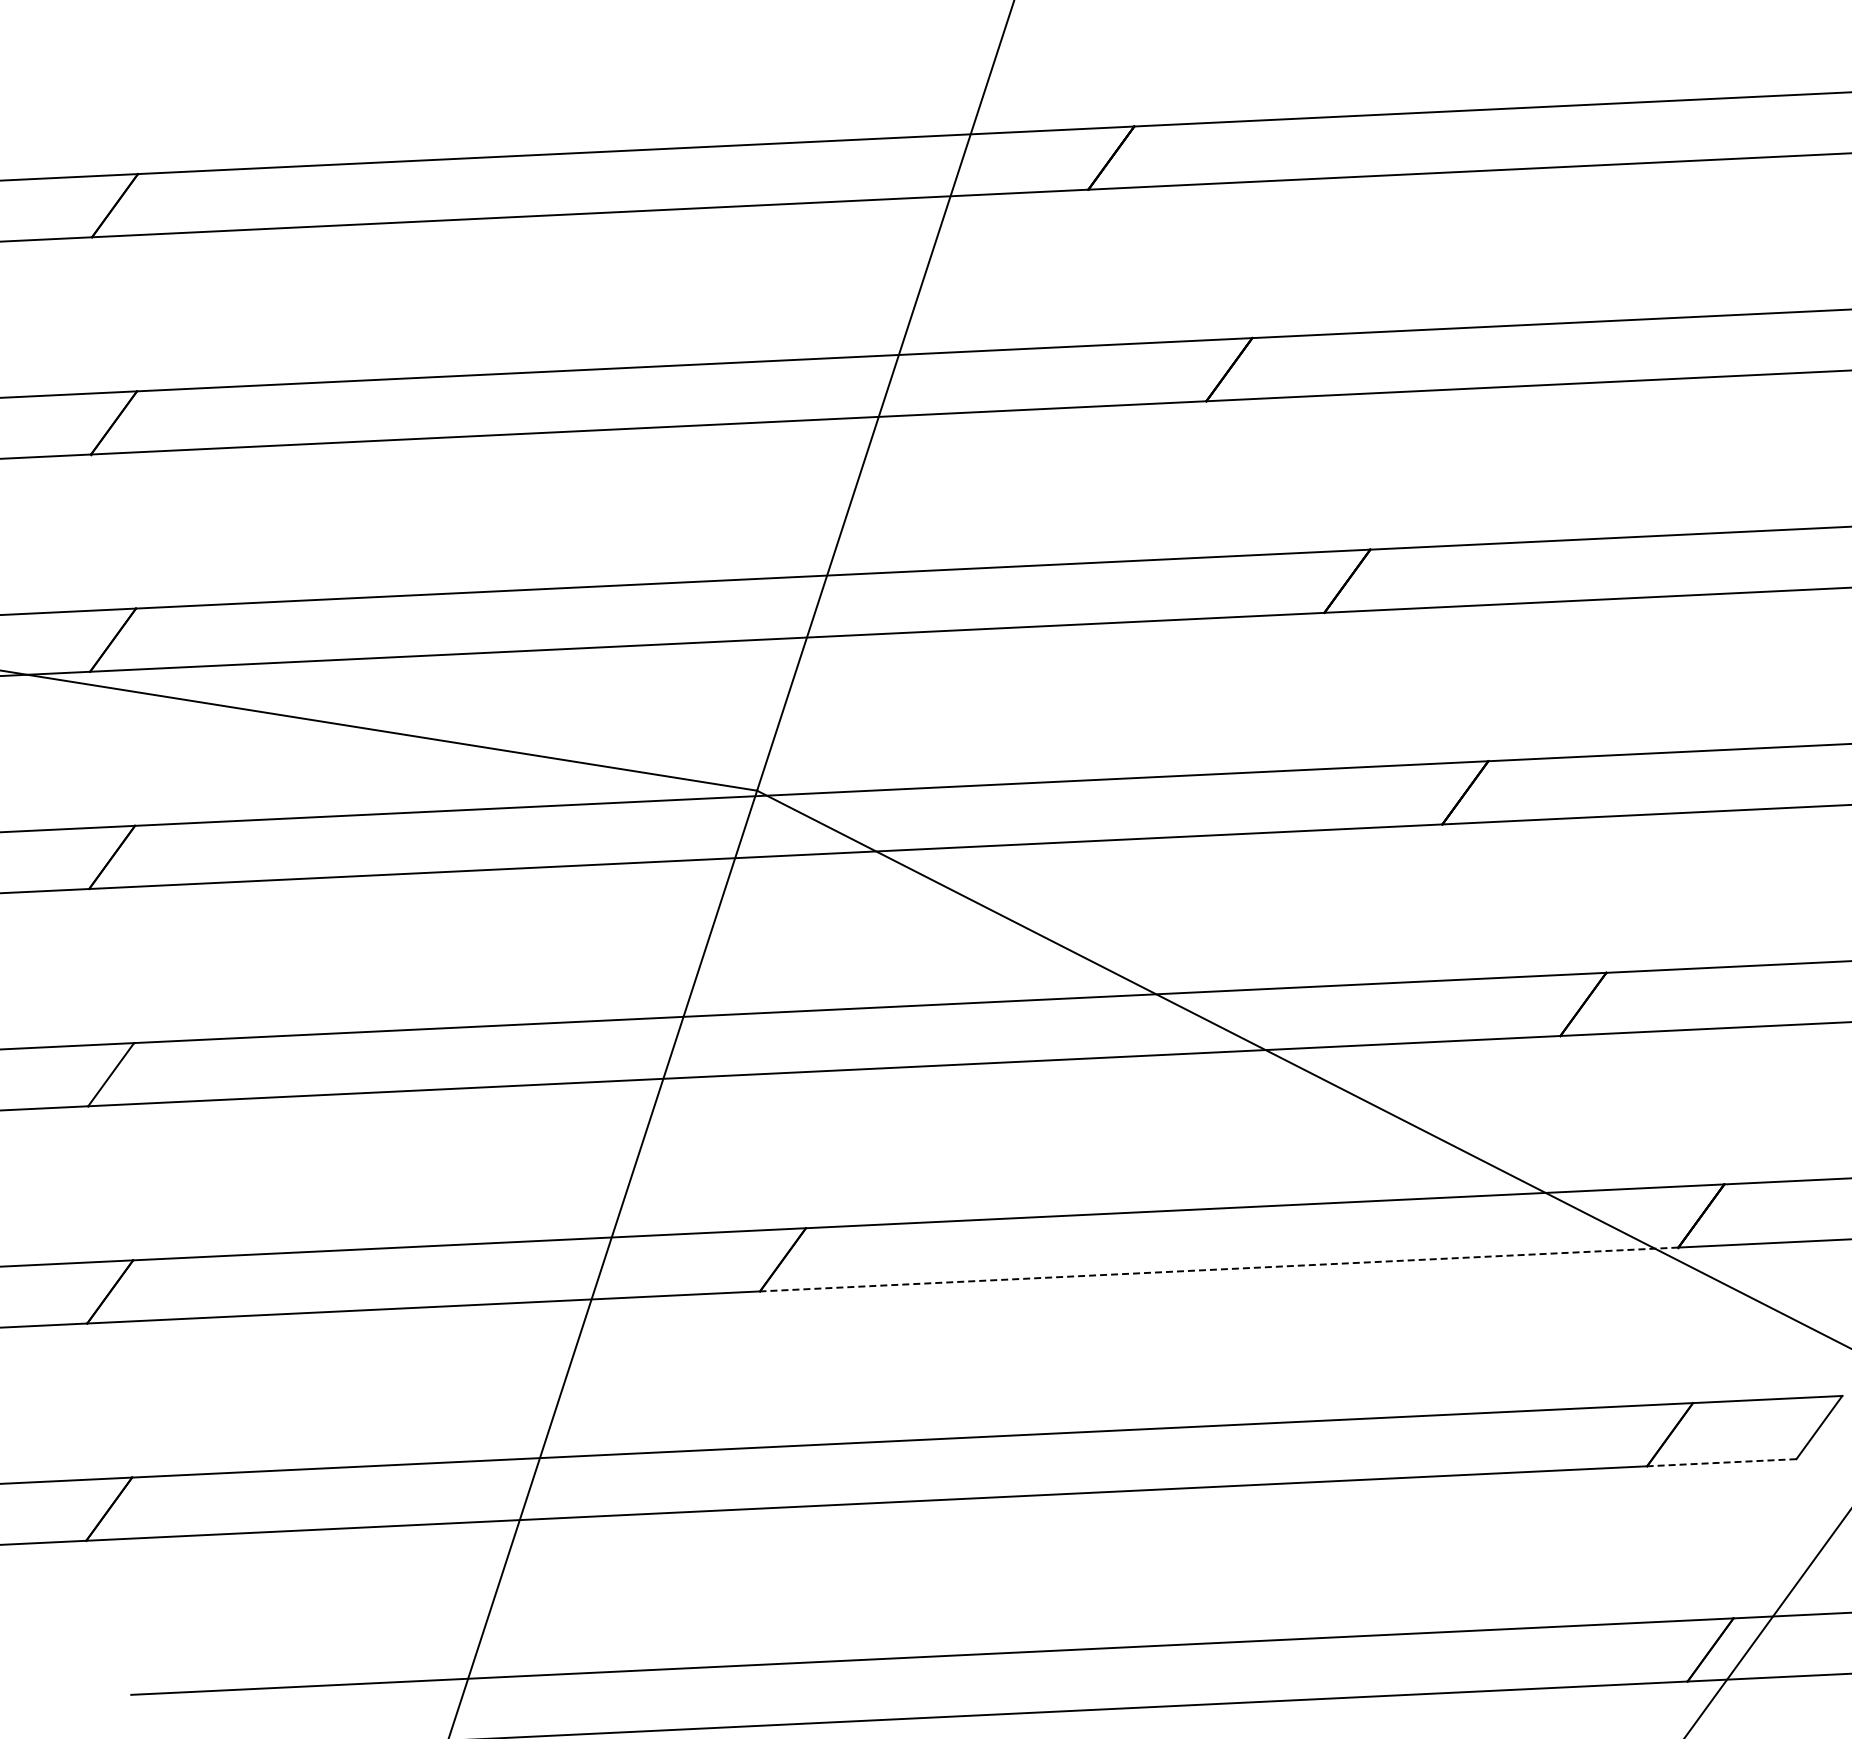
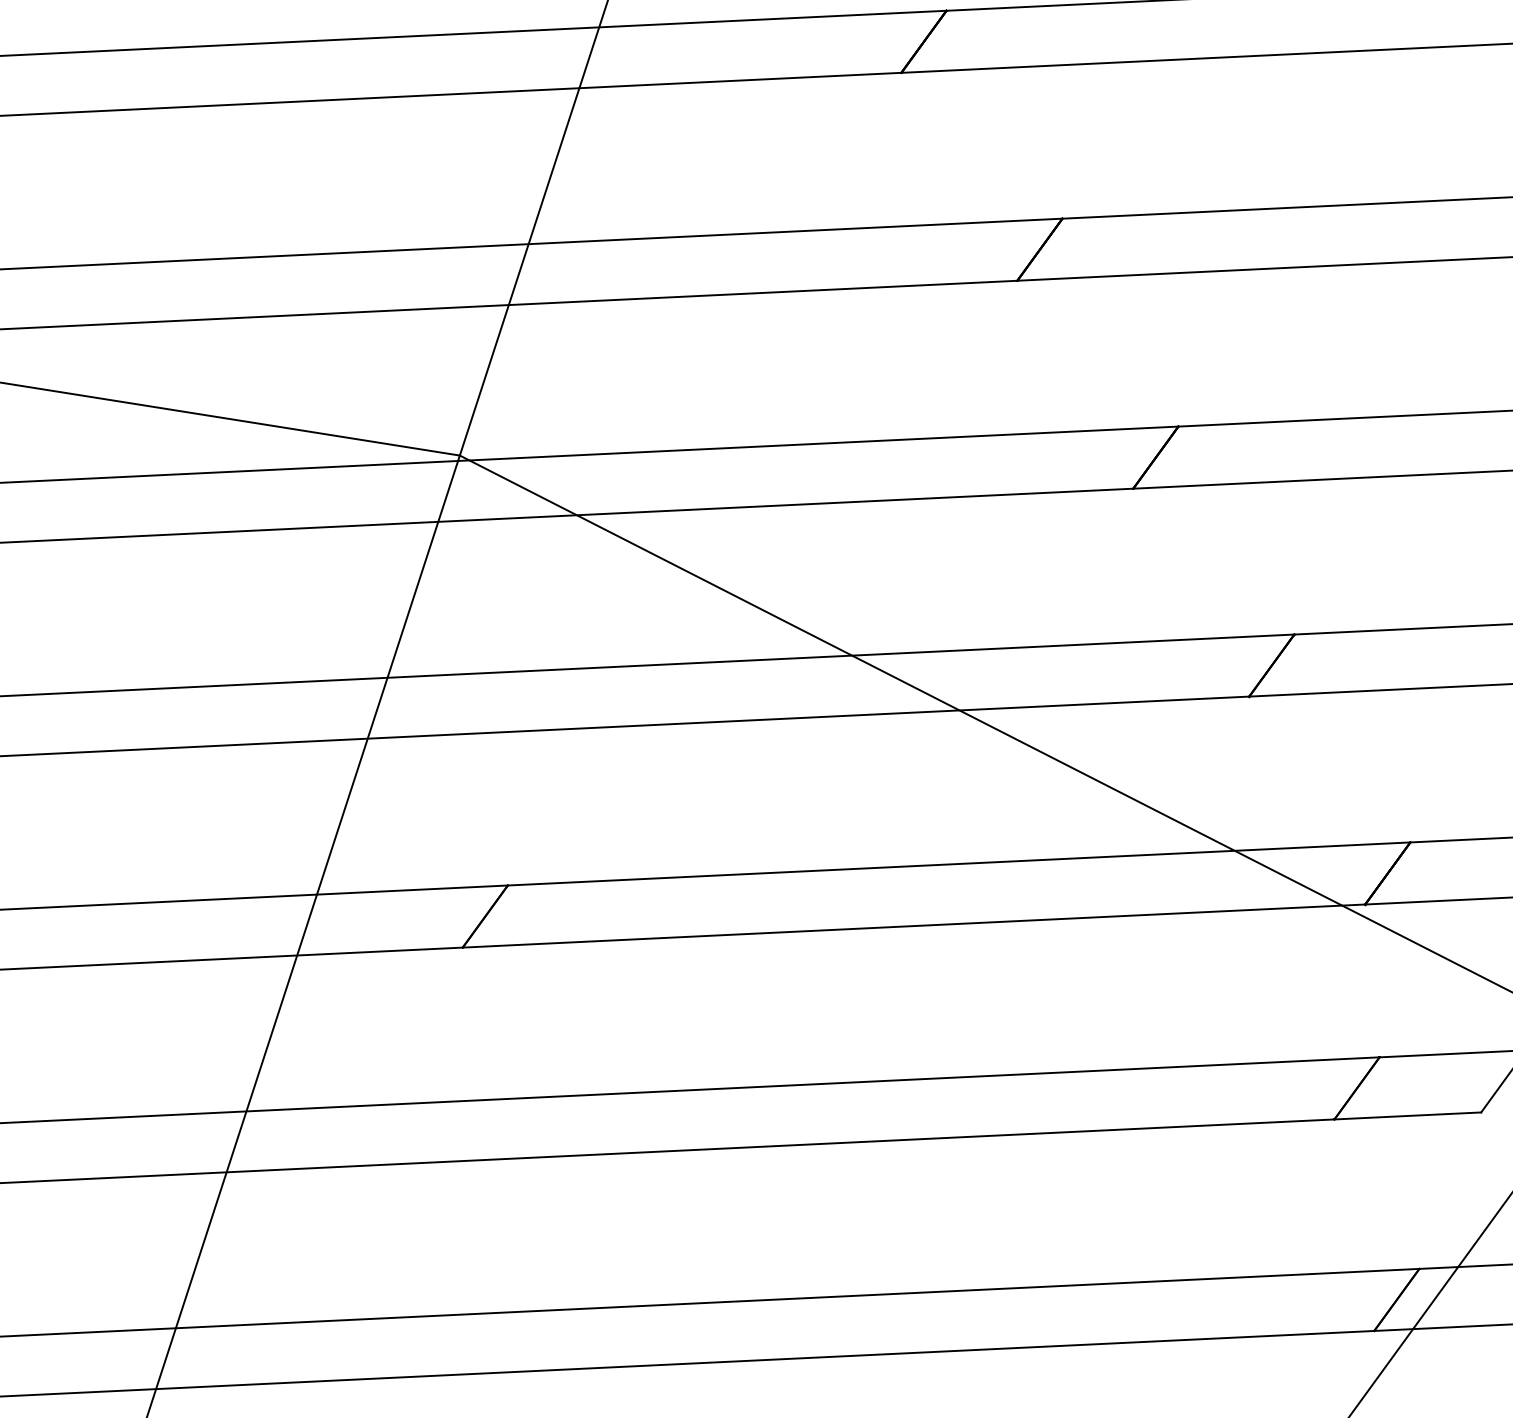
line: (1219, 1269) -> (914, 926), dashed -> solid
line: (1721, 1462) -> (1407, 1115), dashed -> solid

